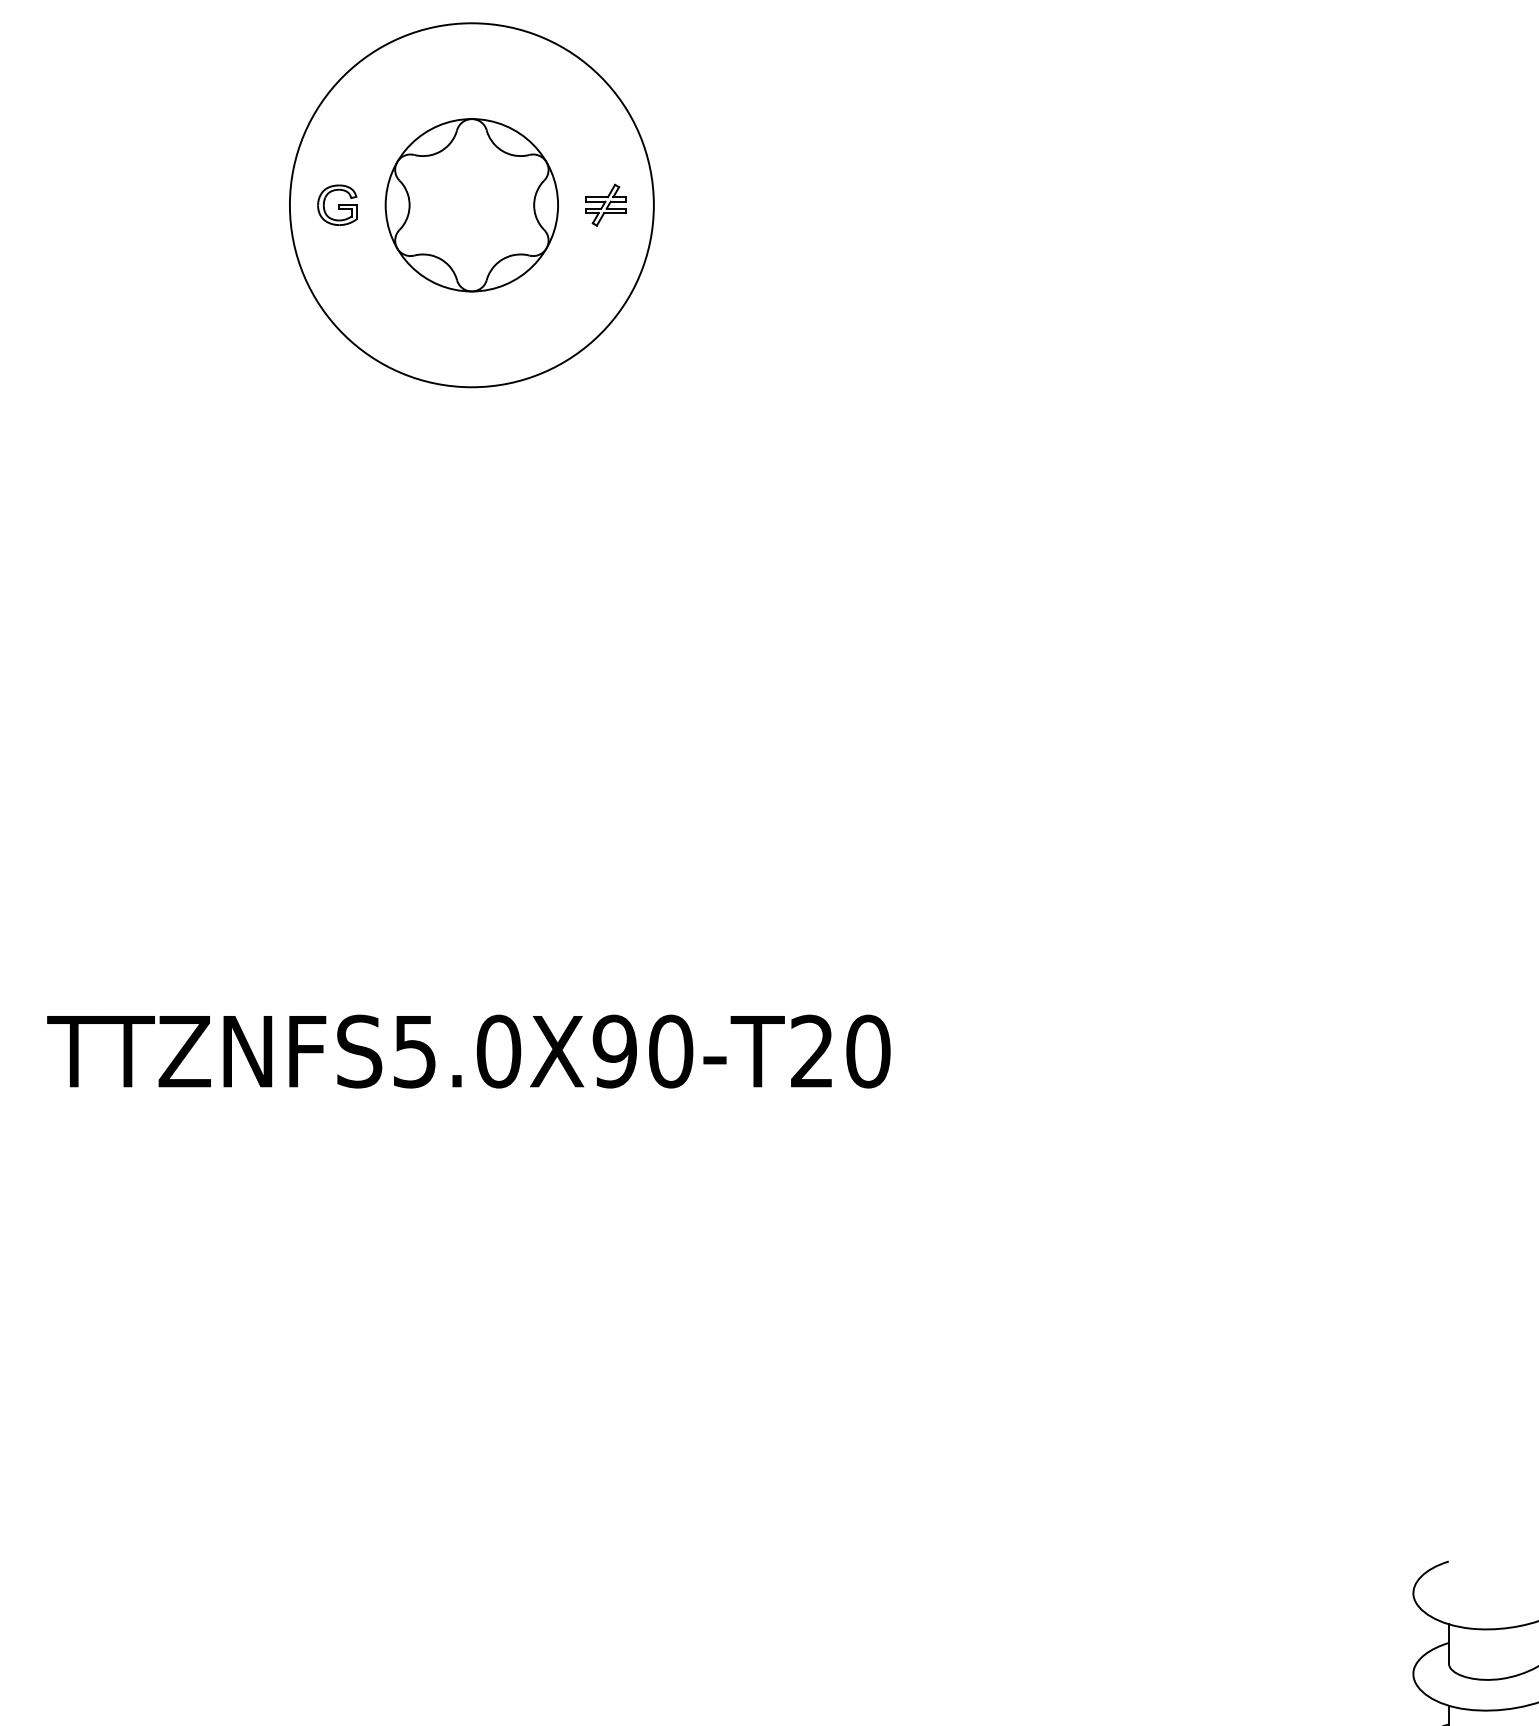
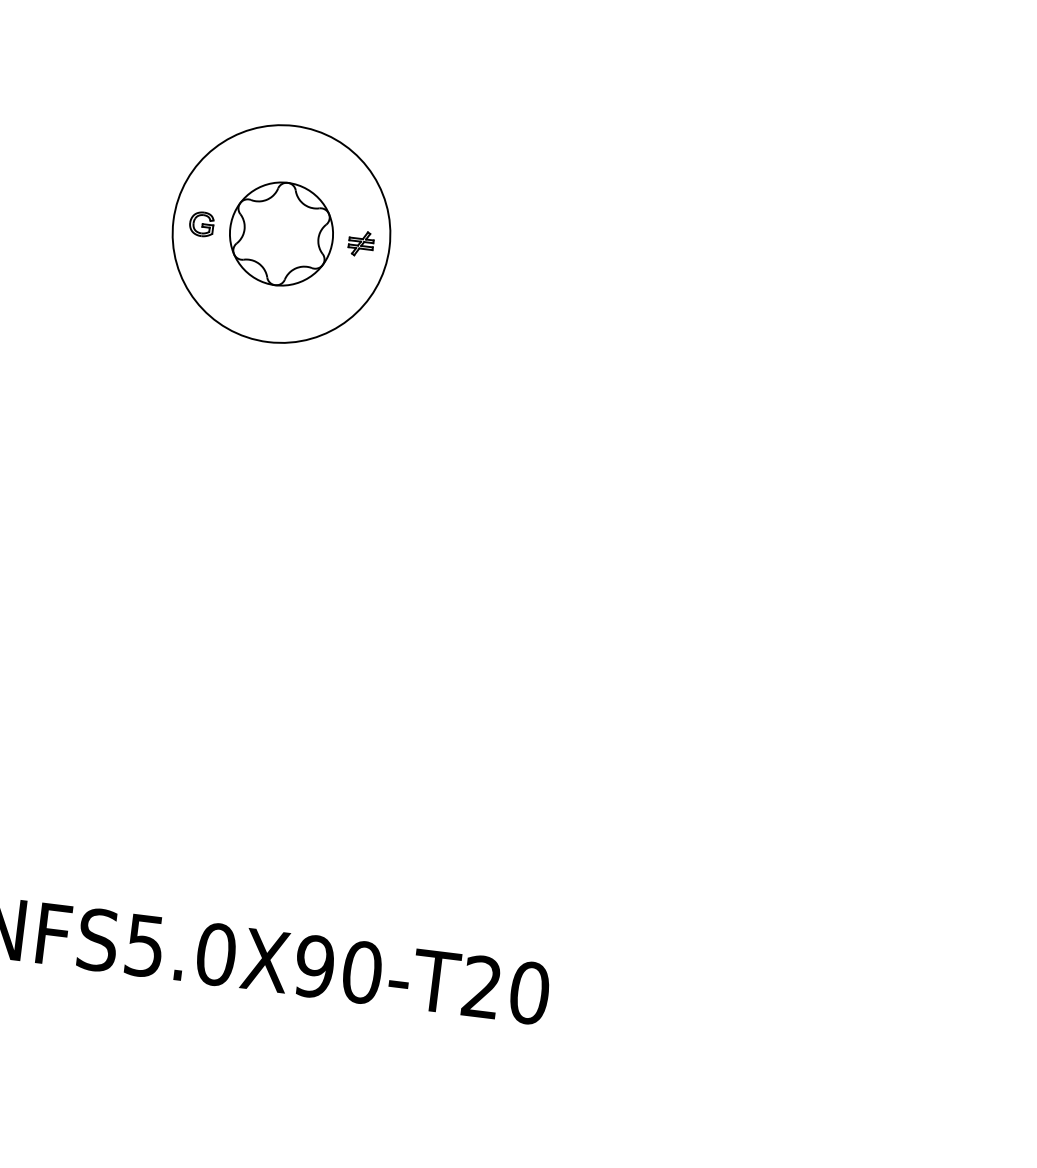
part: (471, 205) -> (281, 234), size x0.7

